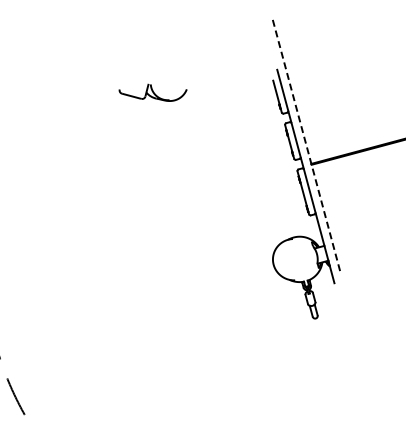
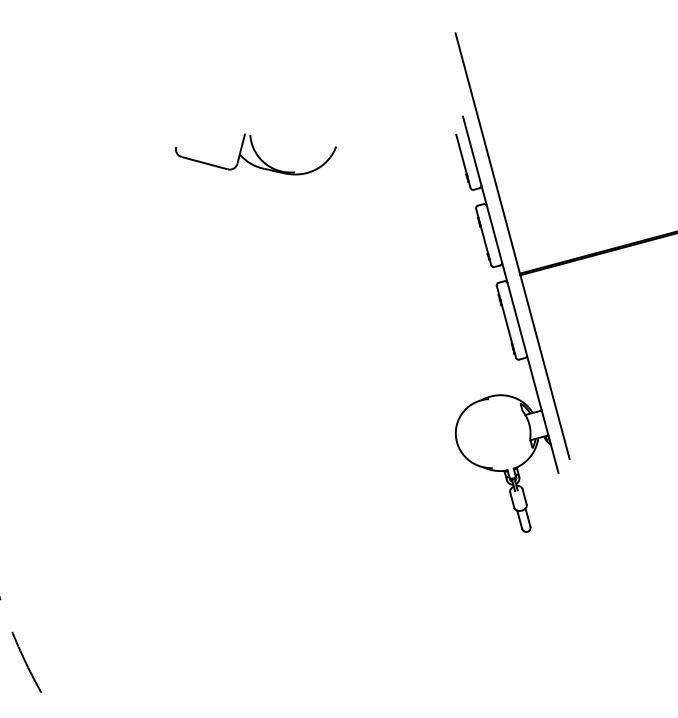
part: (152, 92) -> (254, 154), size x1.43
line: (306, 147) -> (511, 246), dashed -> solid

